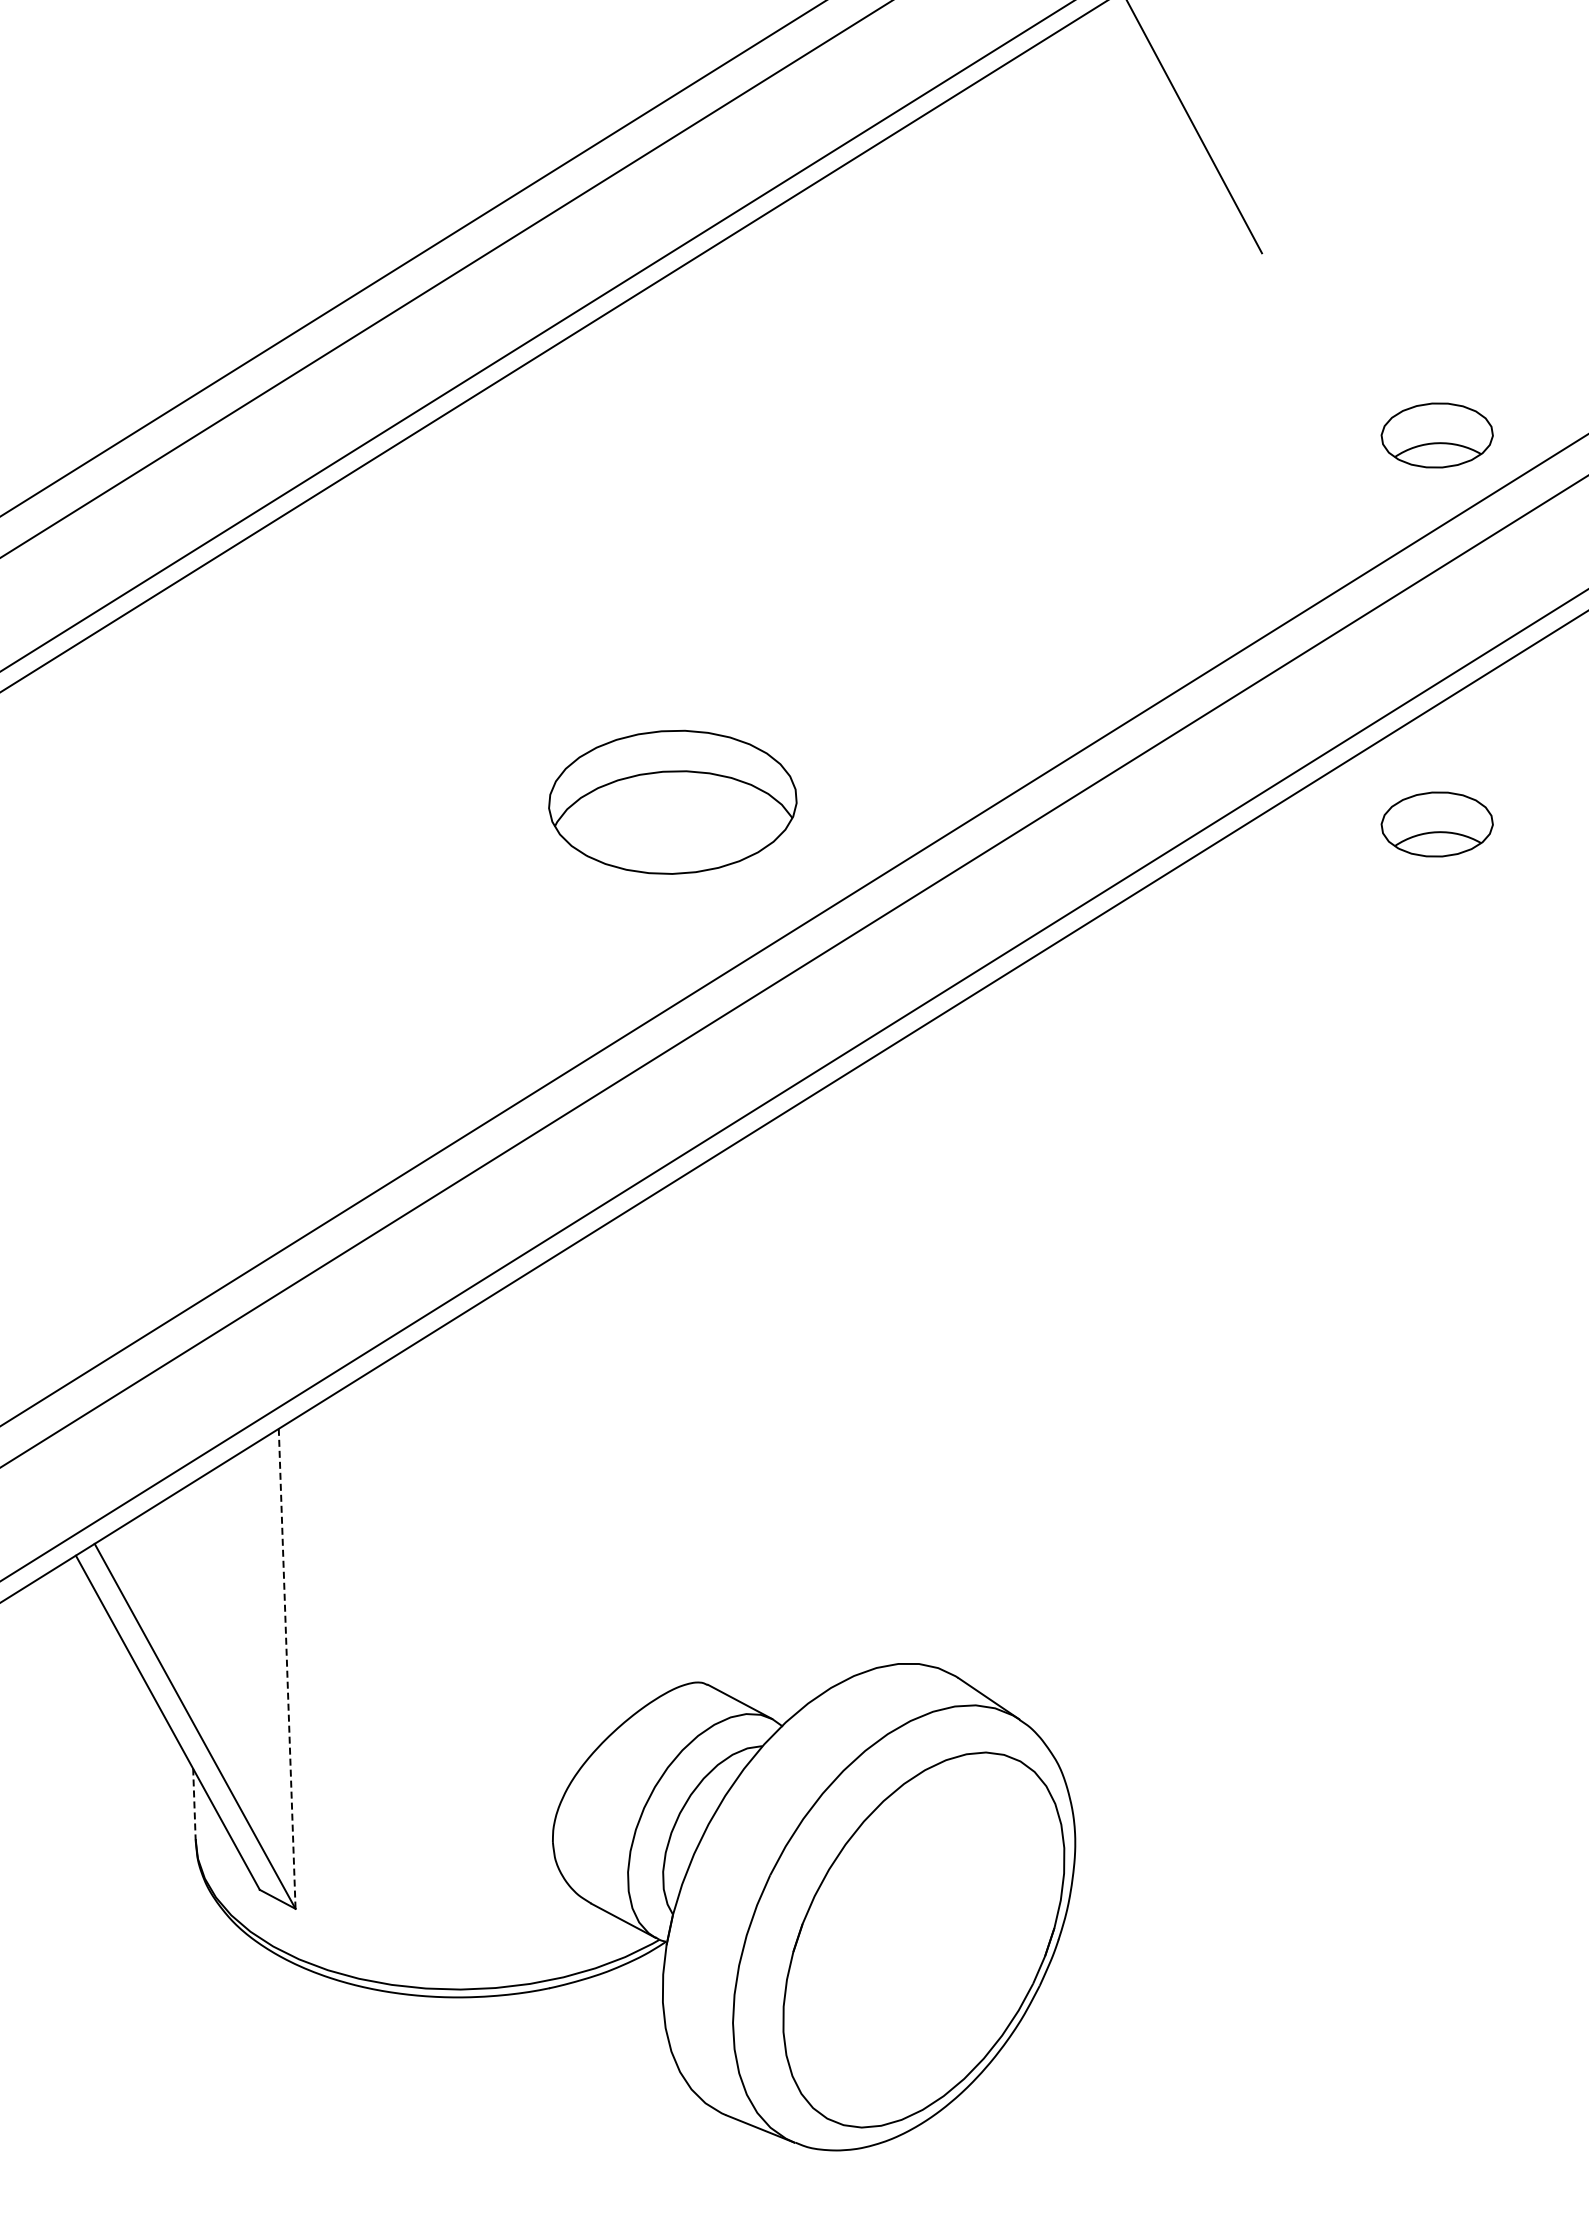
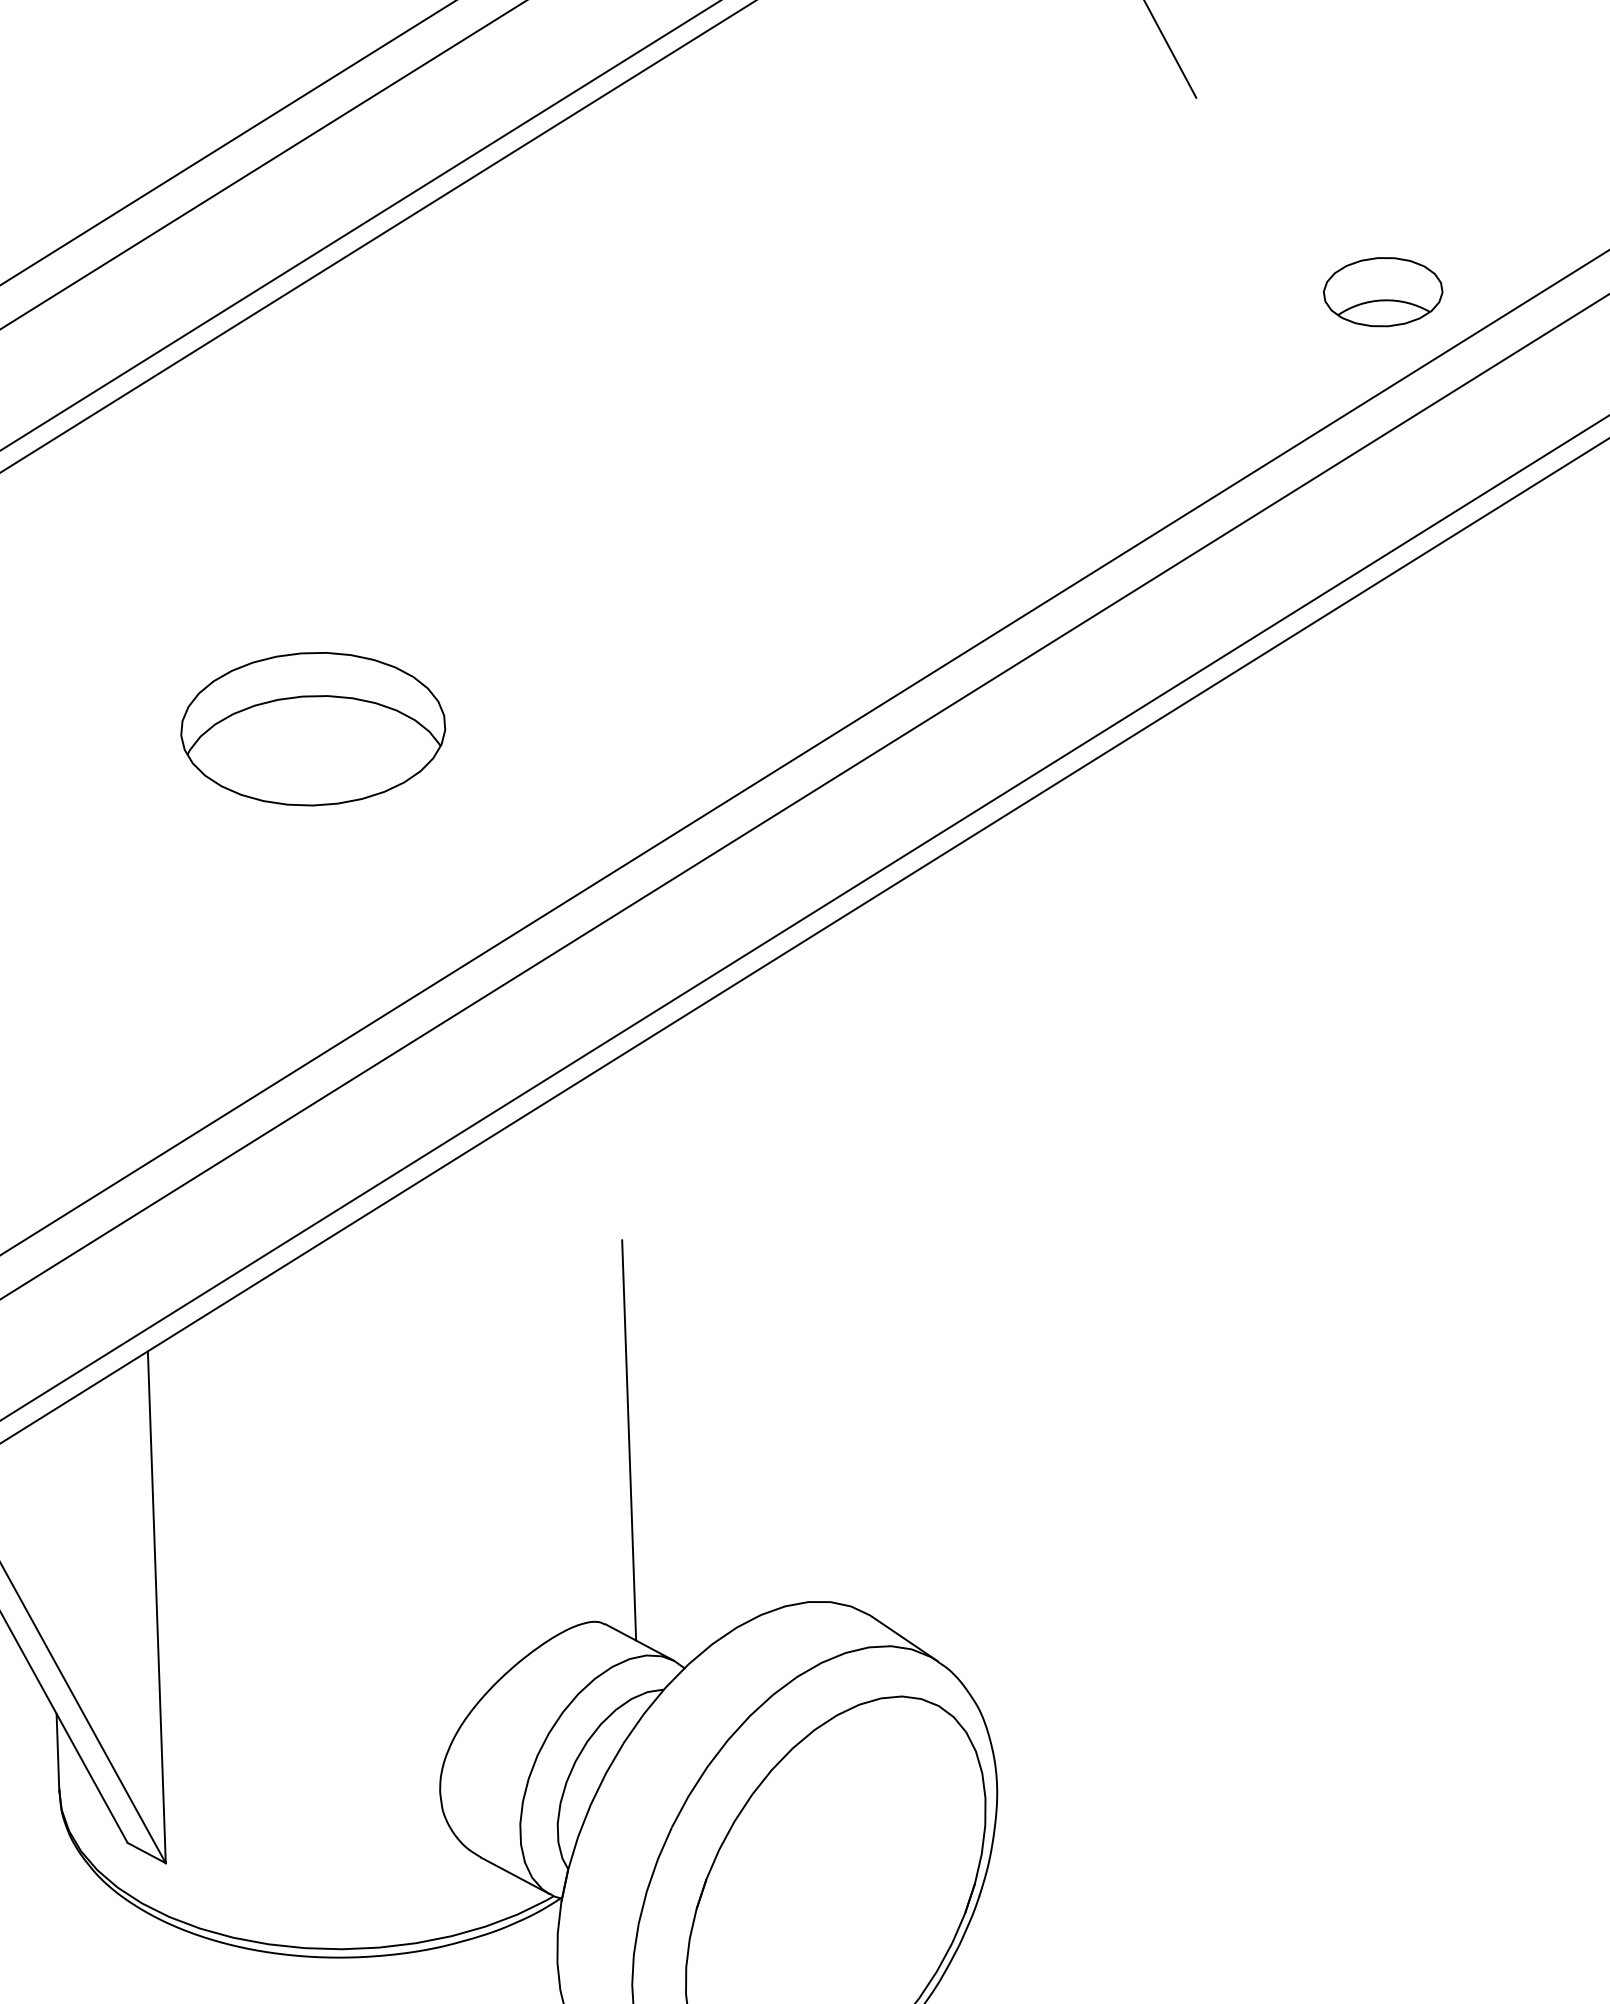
part: (672, 801) -> (312, 728), moved
part: (1436, 824) -> (1382, 706), removed
line: (729, 1512) -> (628, 1440), added
line: (287, 1669) -> (157, 1607), dashed -> solid
line: (194, 1804) -> (58, 1751), dashed -> solid

